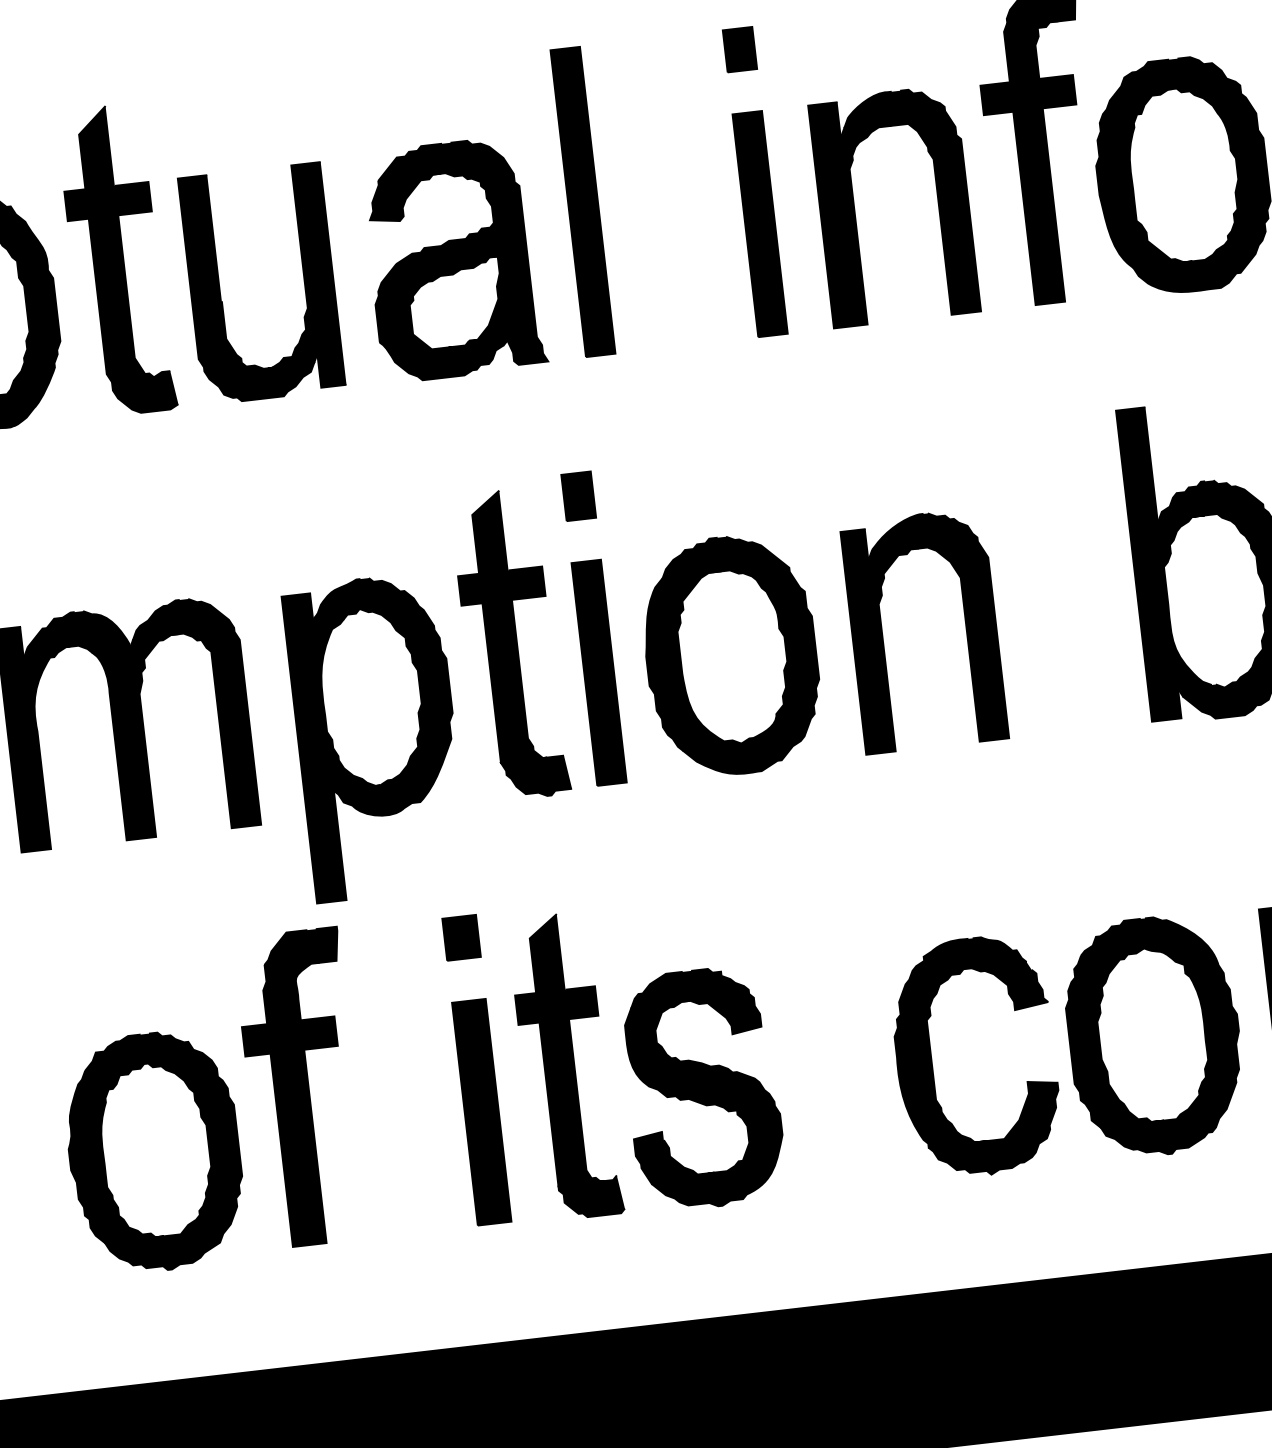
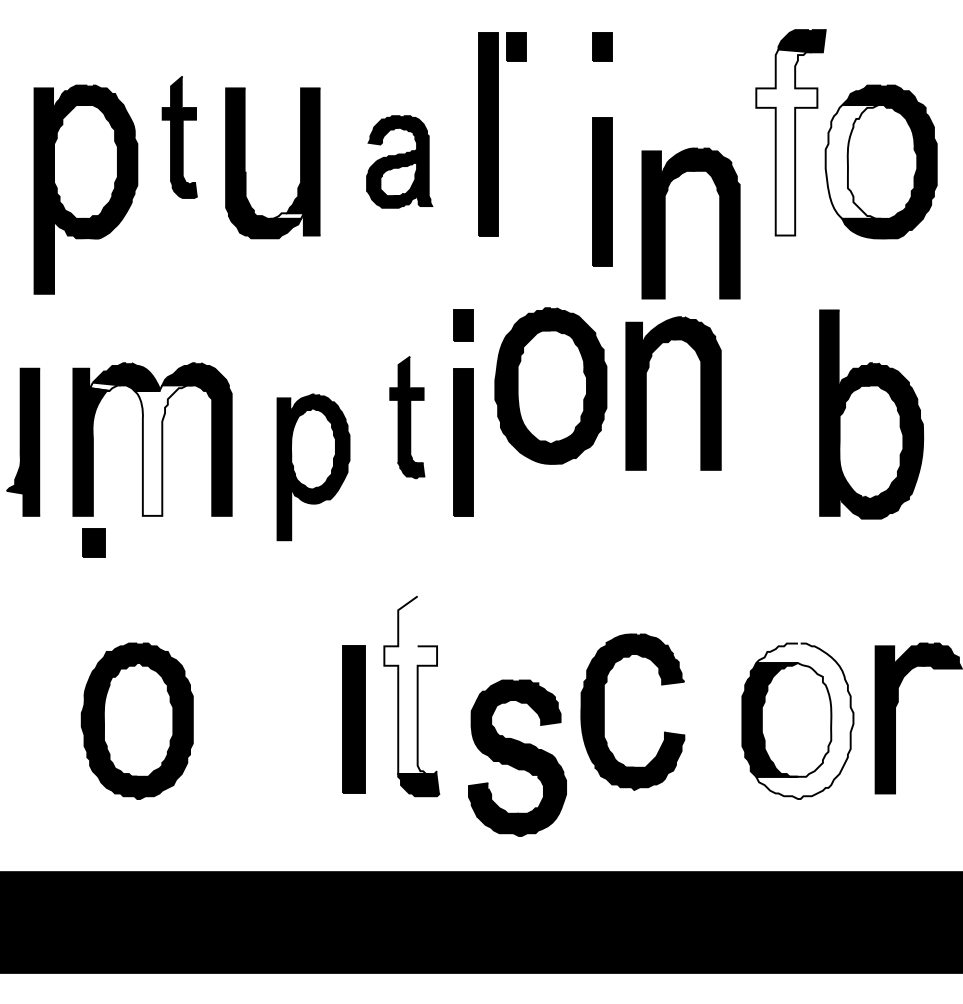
part: (610, 64) -> (516, 46), added
fill: (1035, 162) -> (786, 142), removed
fill: (1140, 179) -> (853, 161), removed
part: (855, 210) -> (665, 223), moved
part: (760, 223) -> (602, 191), moved
part: (453, 258) -> (399, 161), size x0.6
part: (115, 261) -> (179, 137), size x0.6
fill: (291, 360) -> (286, 215), removed
part: (883, 635) -> (646, 393), moved
part: (510, 645) -> (407, 417), size x0.6
fill: (47, 651) -> (105, 386), removed
part: (730, 654) -> (550, 385), moved
fill: (146, 737) -> (163, 450), removed
part: (376, 737) -> (313, 467), size x0.7
part: (461, 937) -> (93, 542), moved
fill: (1164, 1035) -> (804, 721), removed
fill: (561, 1050) -> (410, 685), removed
part: (932, 1061) -> (604, 711), moved
part: (302, 1087) -> (238, 690), removed
part: (702, 1087) -> (517, 757), moved

